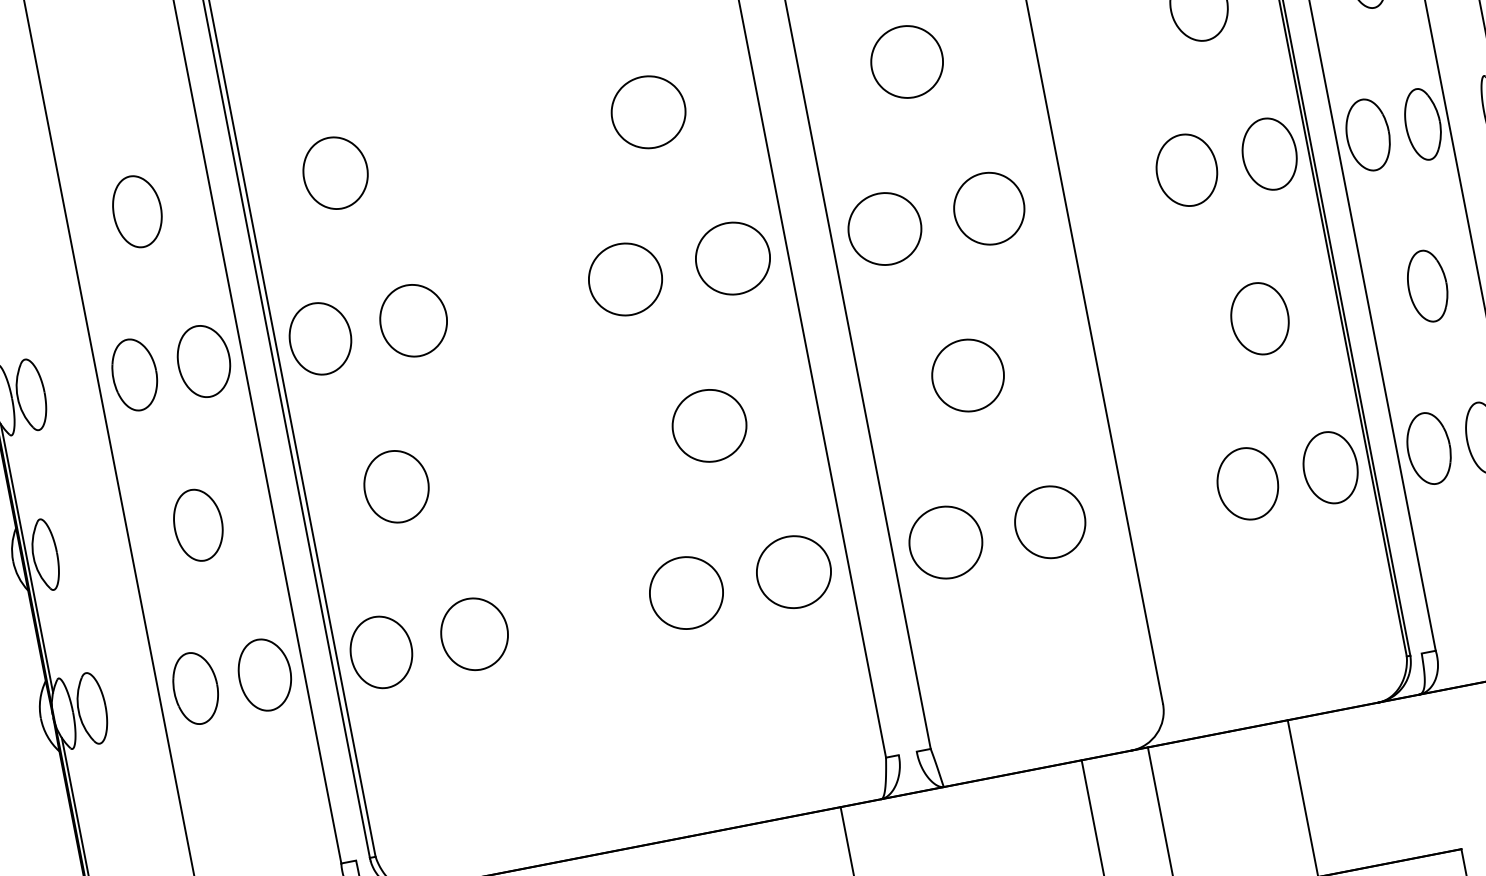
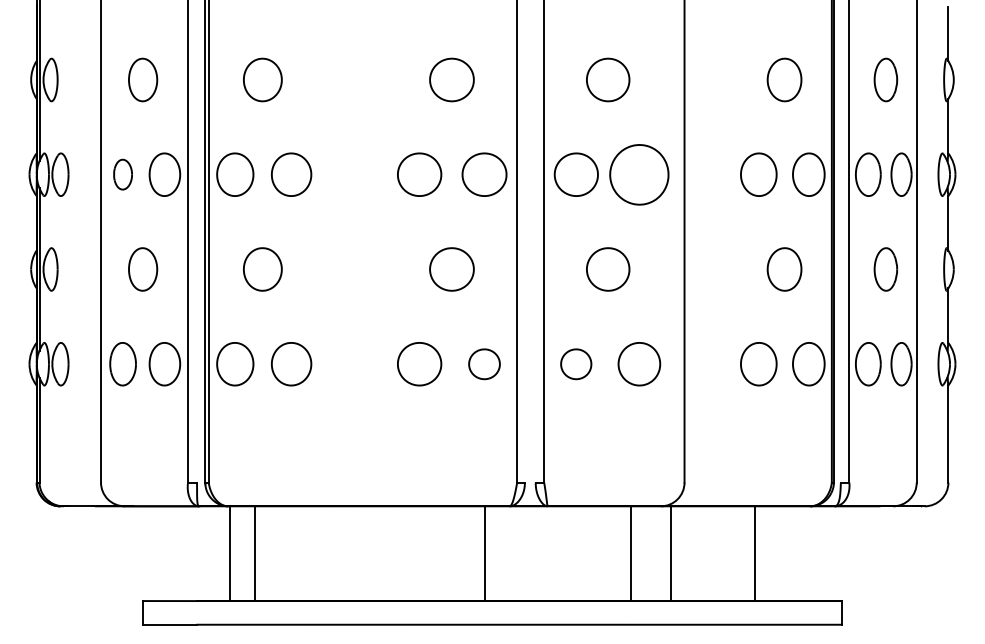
part: (989, 208) -> (639, 174), size x1.4
part: (133, 374) -> (122, 174), size x0.7
part: (944, 543) -> (575, 364), size x0.7
part: (793, 572) -> (484, 364), size x0.7

